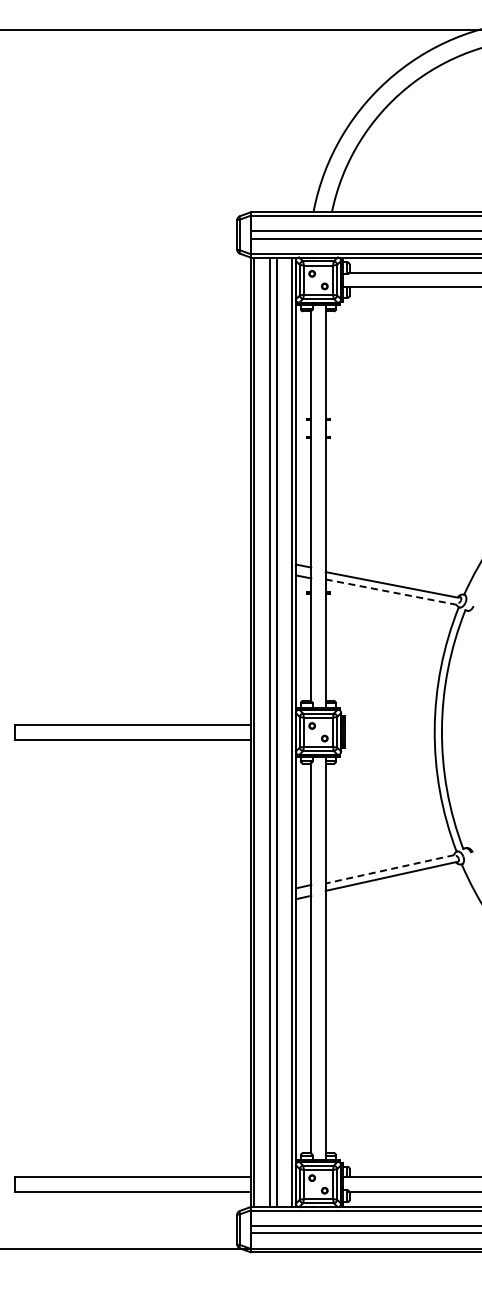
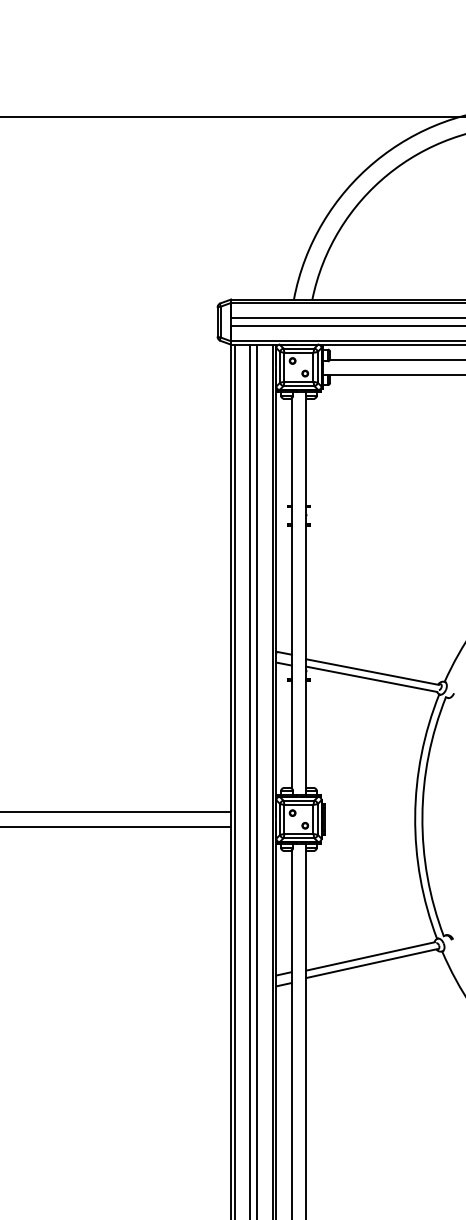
line: (391, 592) -> (371, 679), dashed -> solid
line: (390, 869) -> (370, 956), dashed -> solid

